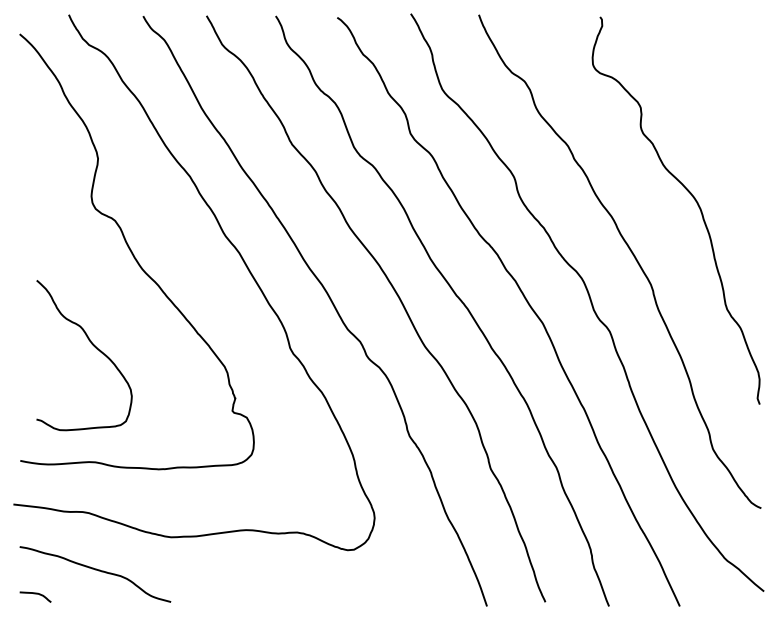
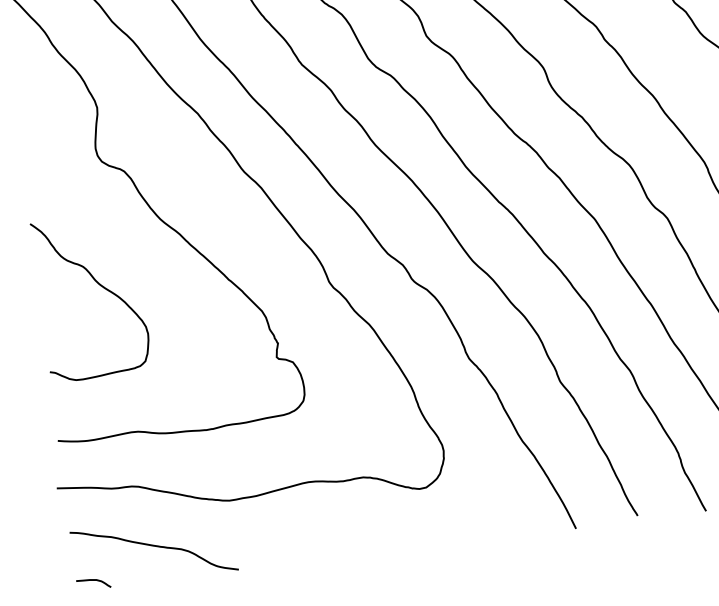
curve: (93, 346) -> (100, 286), moved

